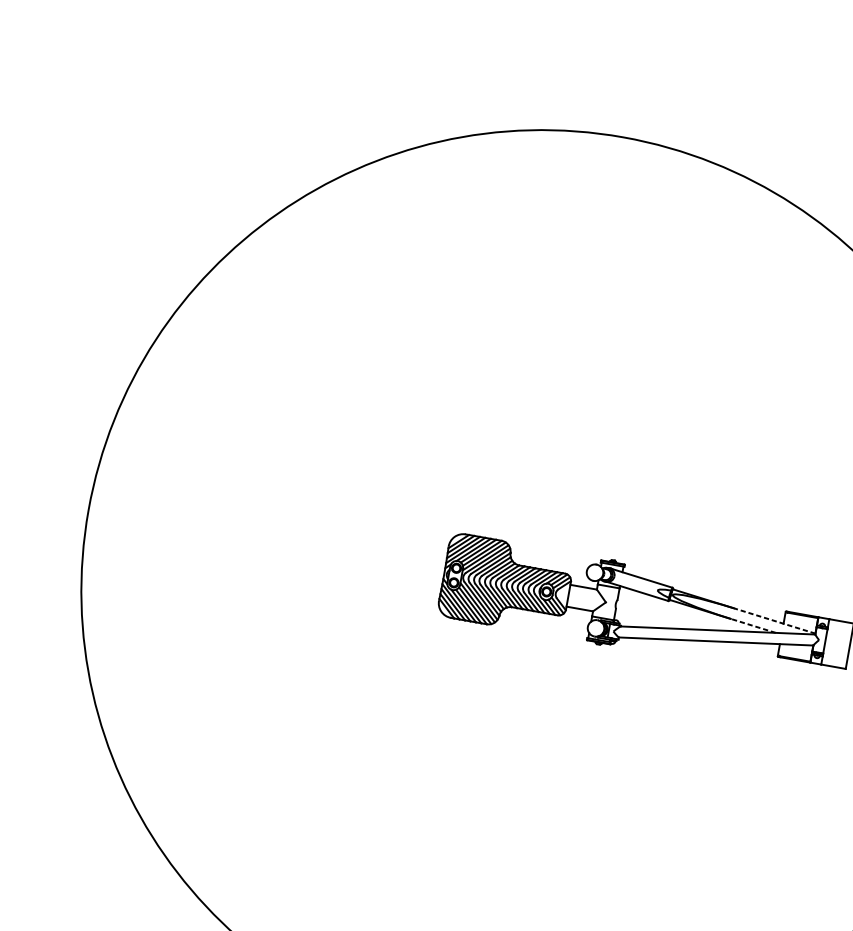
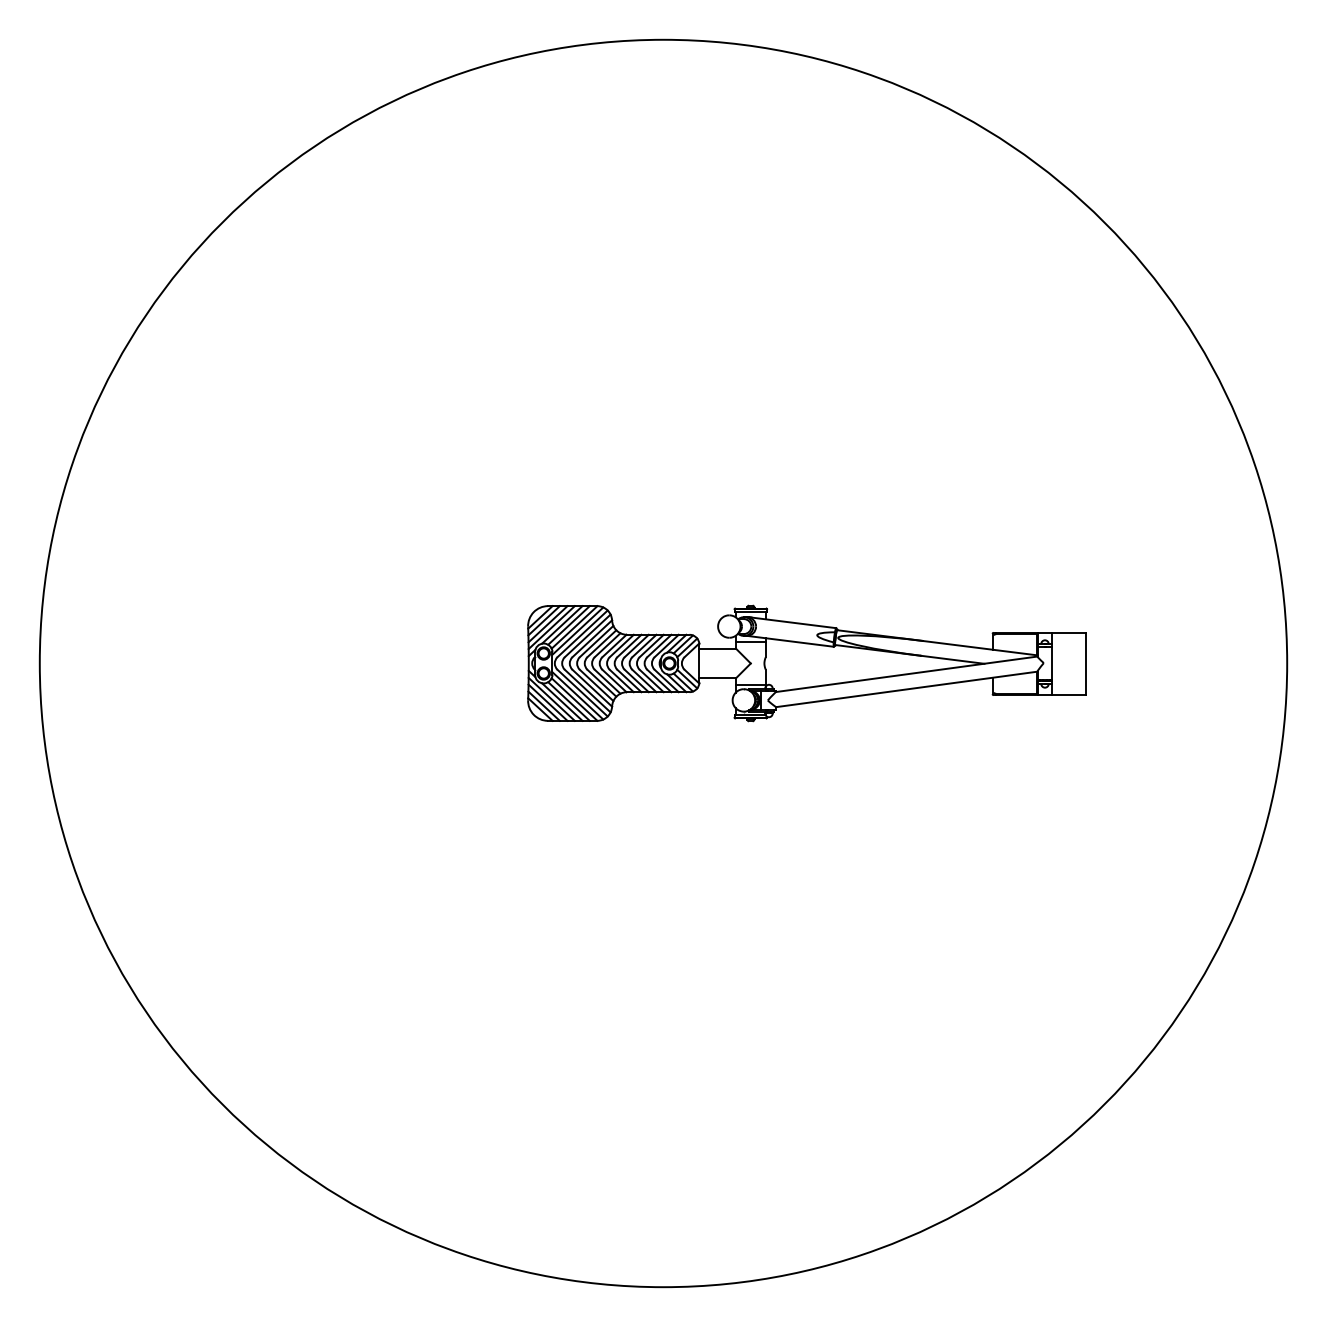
line: (774, 621) -> (980, 648), dashed -> solid
line: (753, 625) -> (952, 659), dashed -> solid

